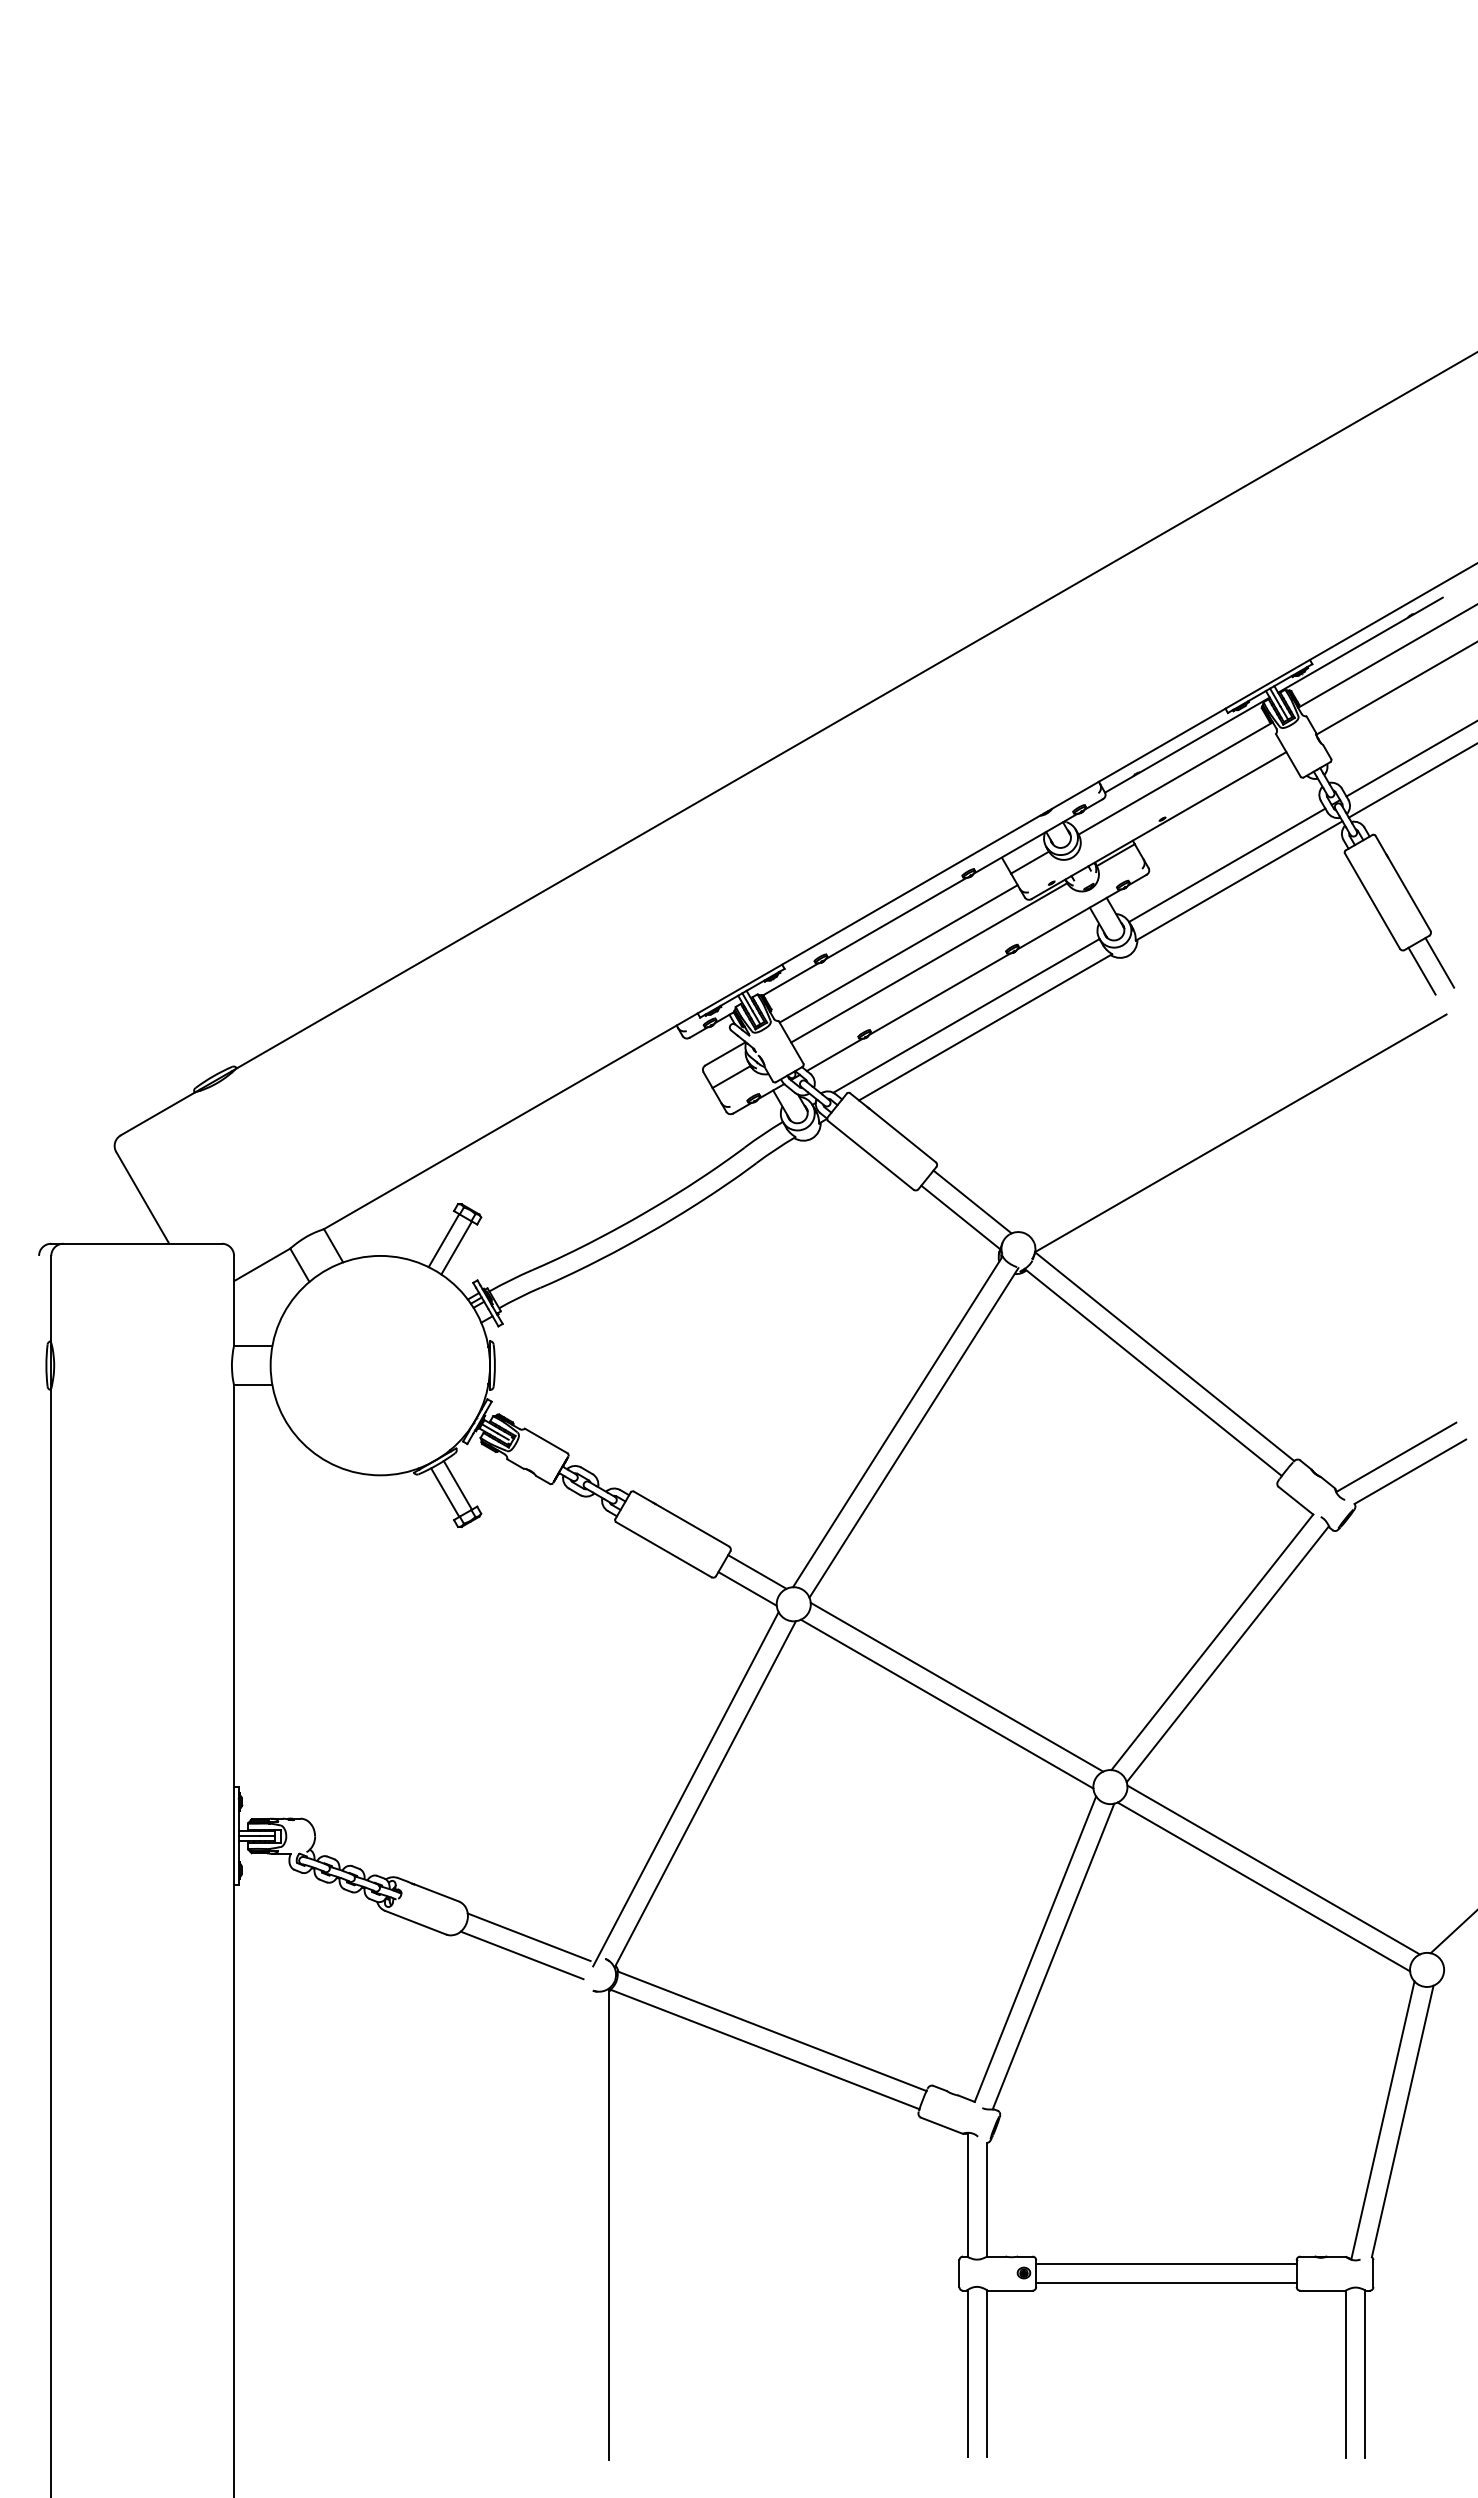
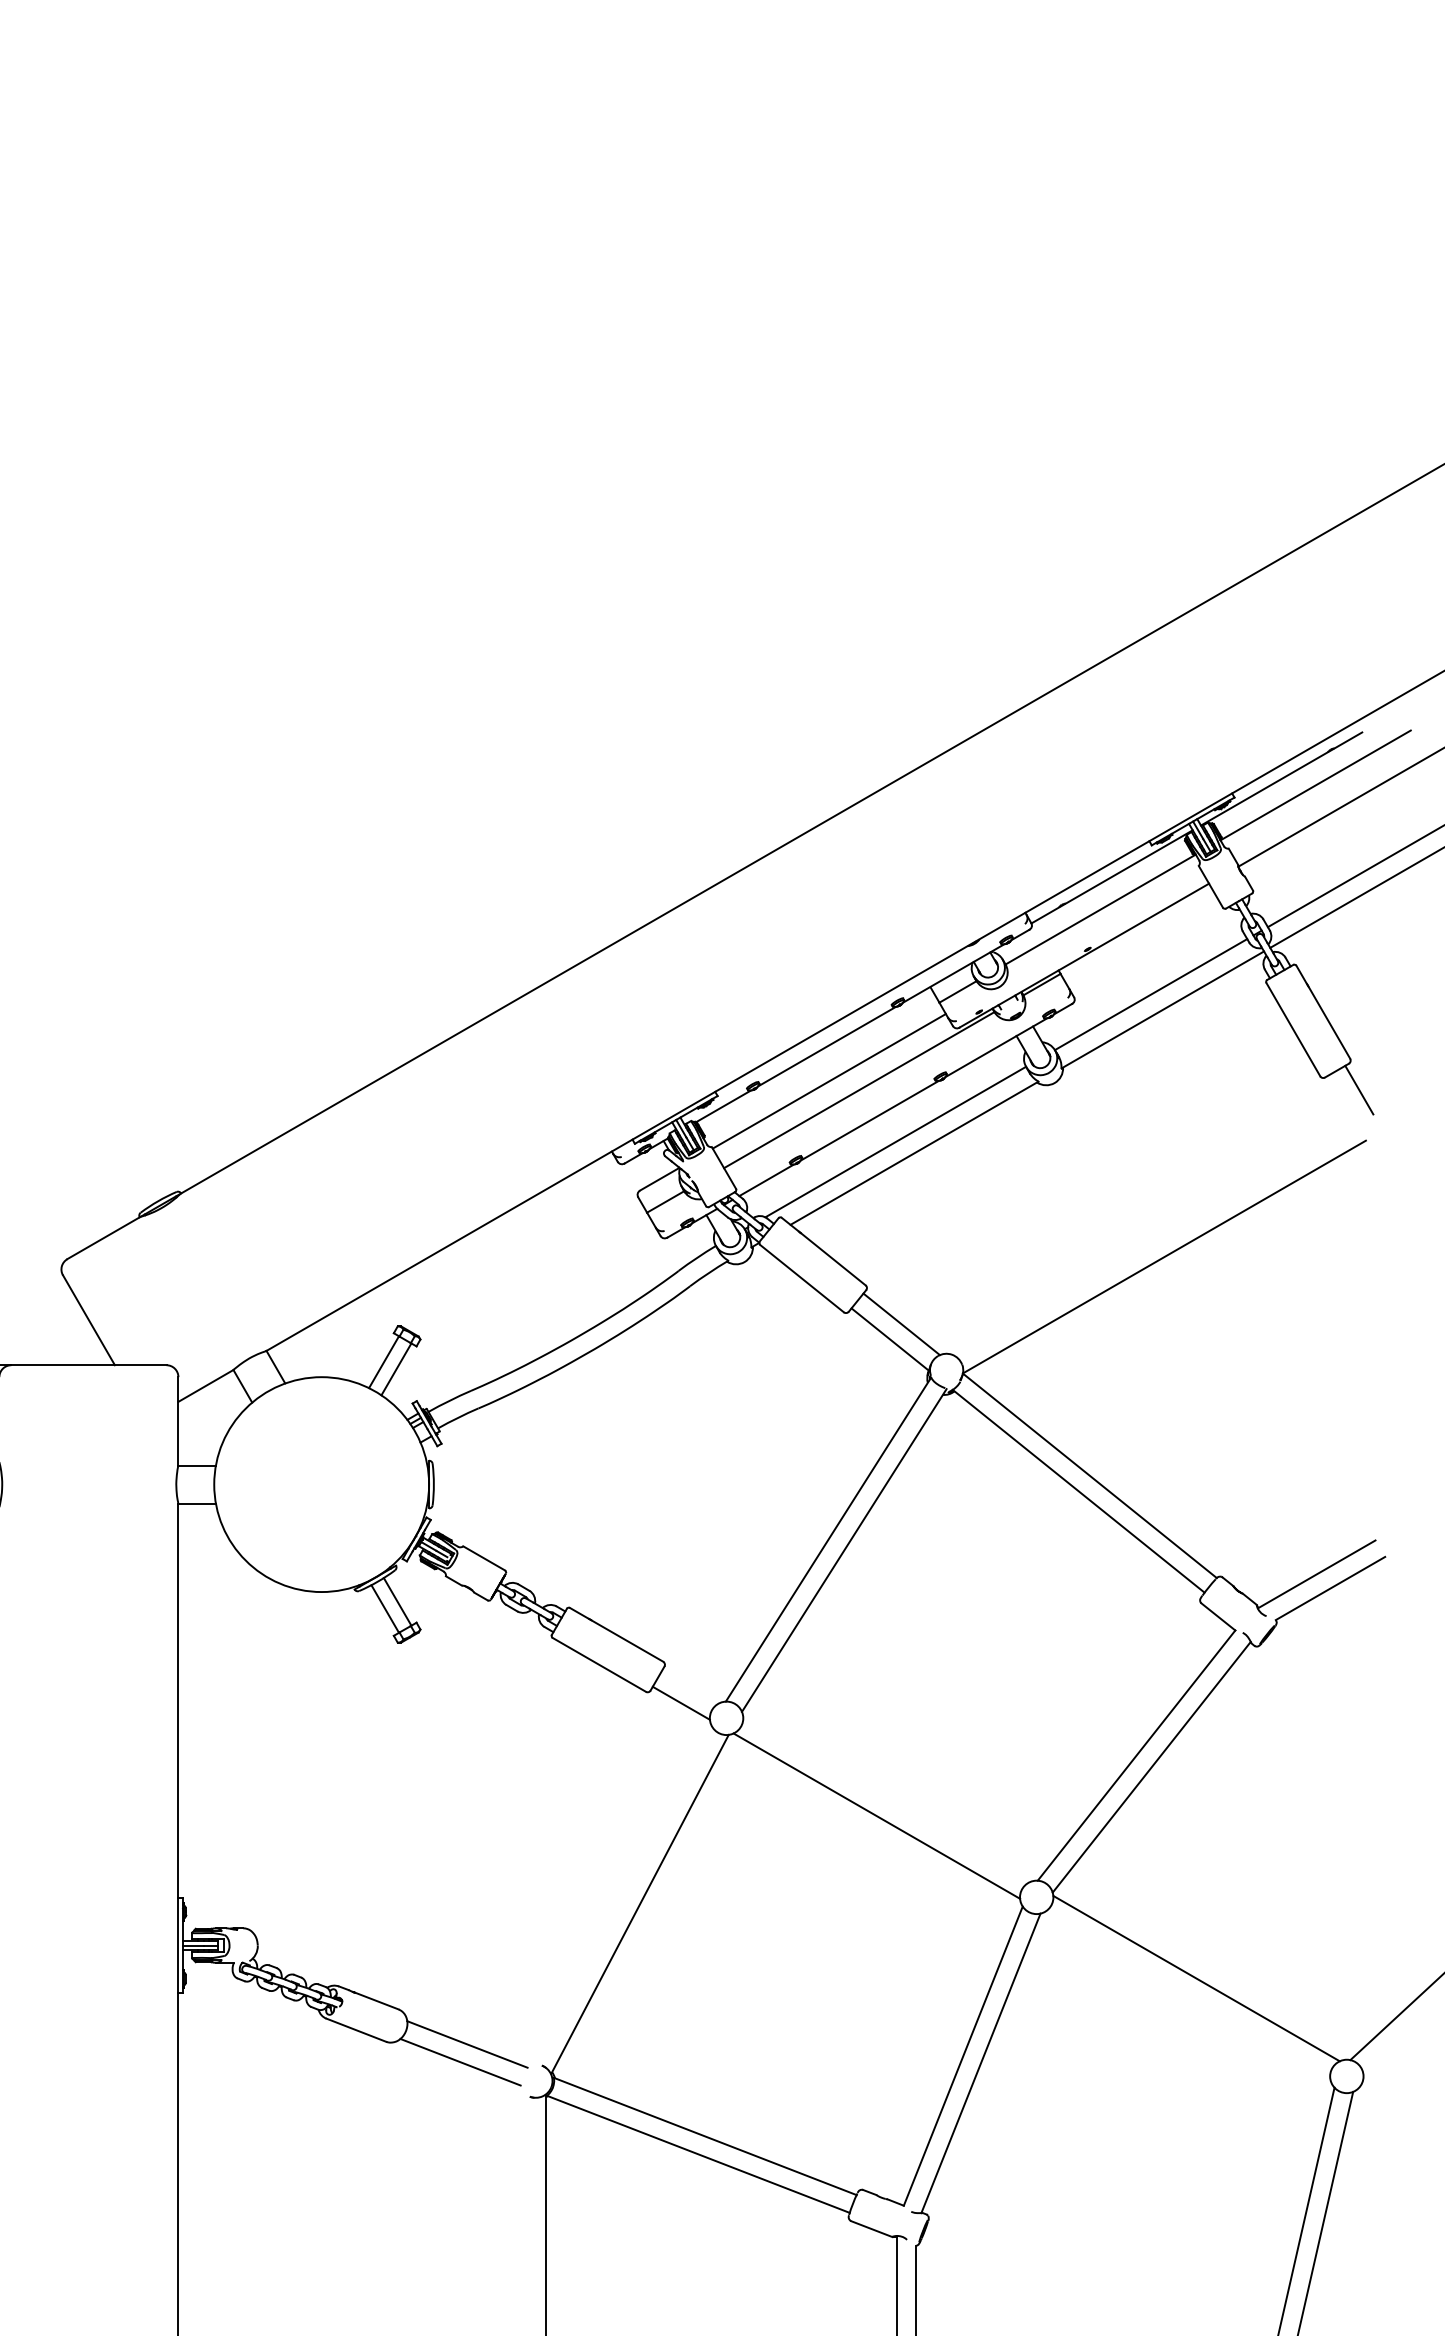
line: (1421, 970) -> (1341, 1097), removed
line: (757, 1571) -> (691, 1686), removed
line: (956, 1686) -> (885, 1798), removed
line: (685, 1789) -> (620, 1899), removed
line: (1263, 1886) -> (1186, 1994), removed

